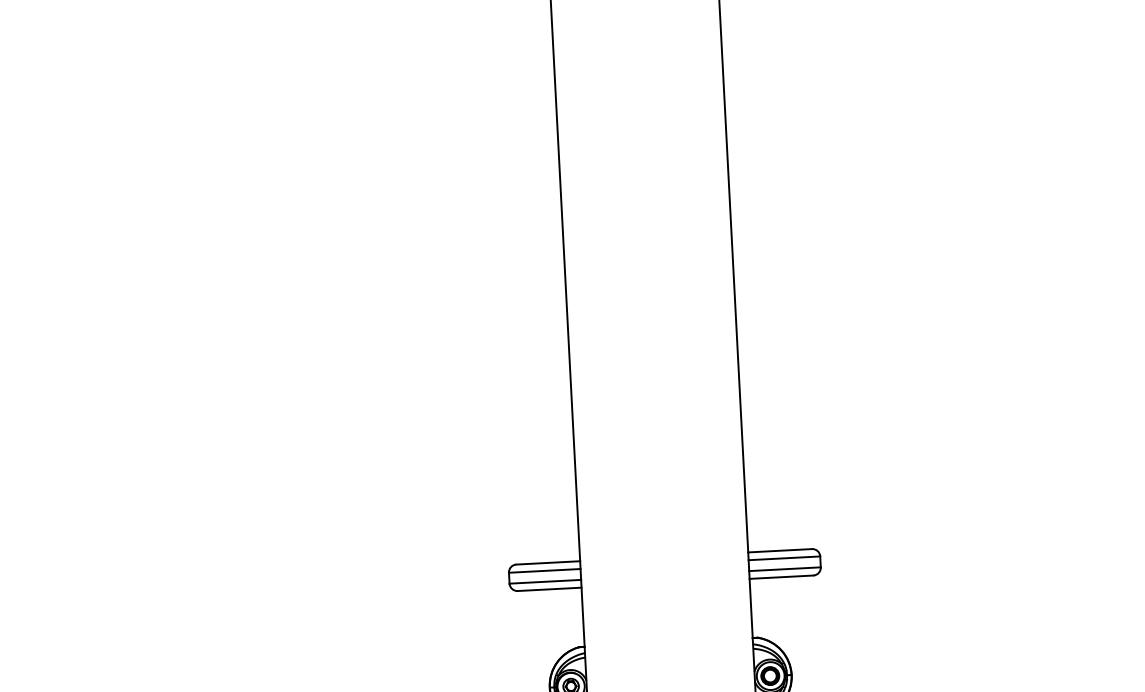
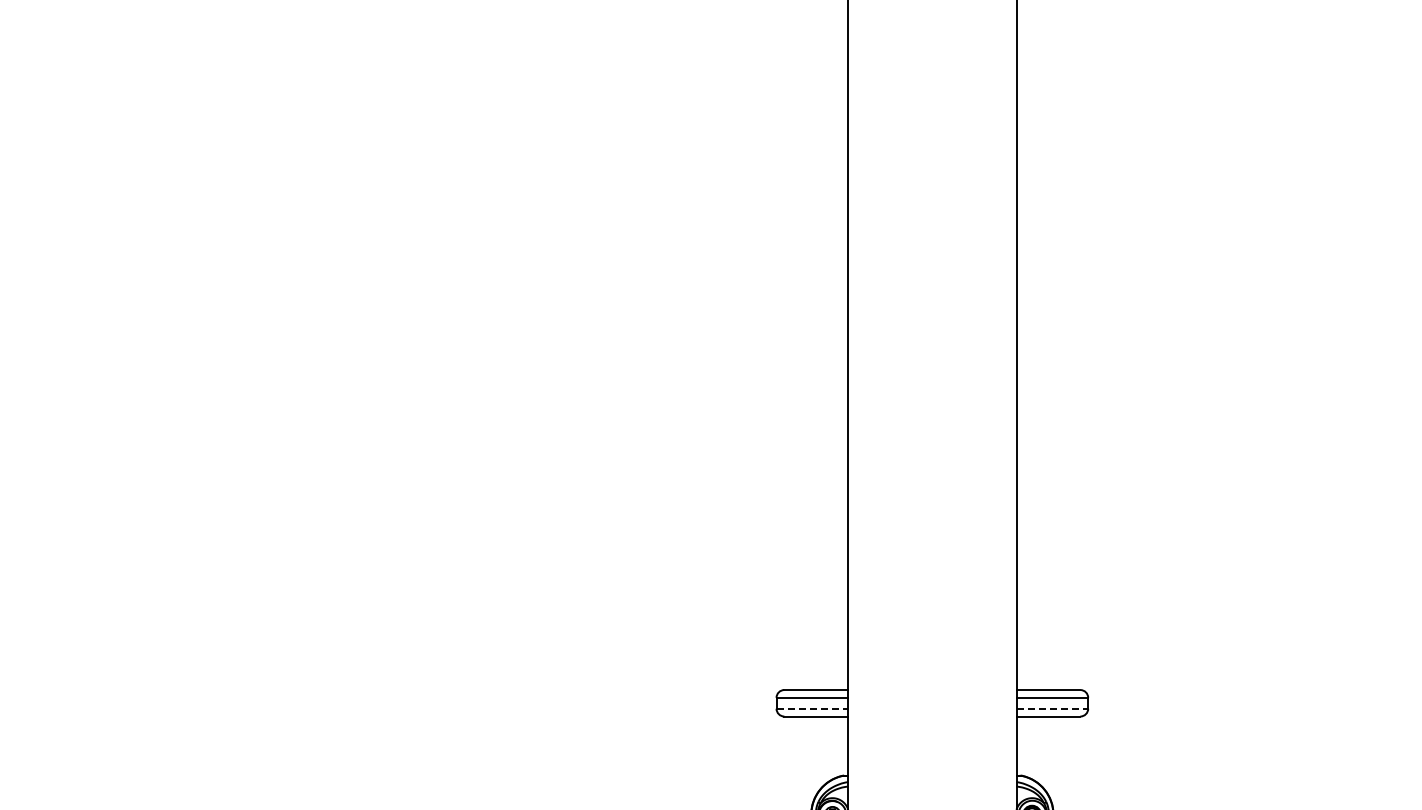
line: (785, 568) -> (1052, 708), solid -> dashed
line: (545, 581) -> (812, 708), solid -> dashed

